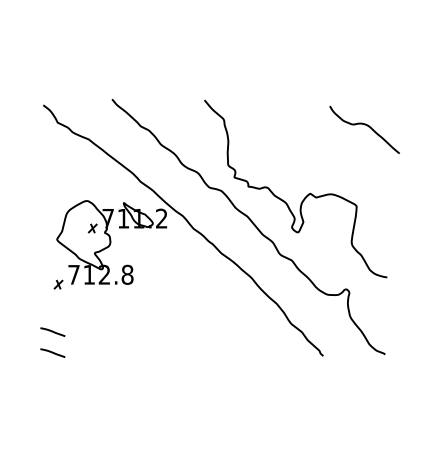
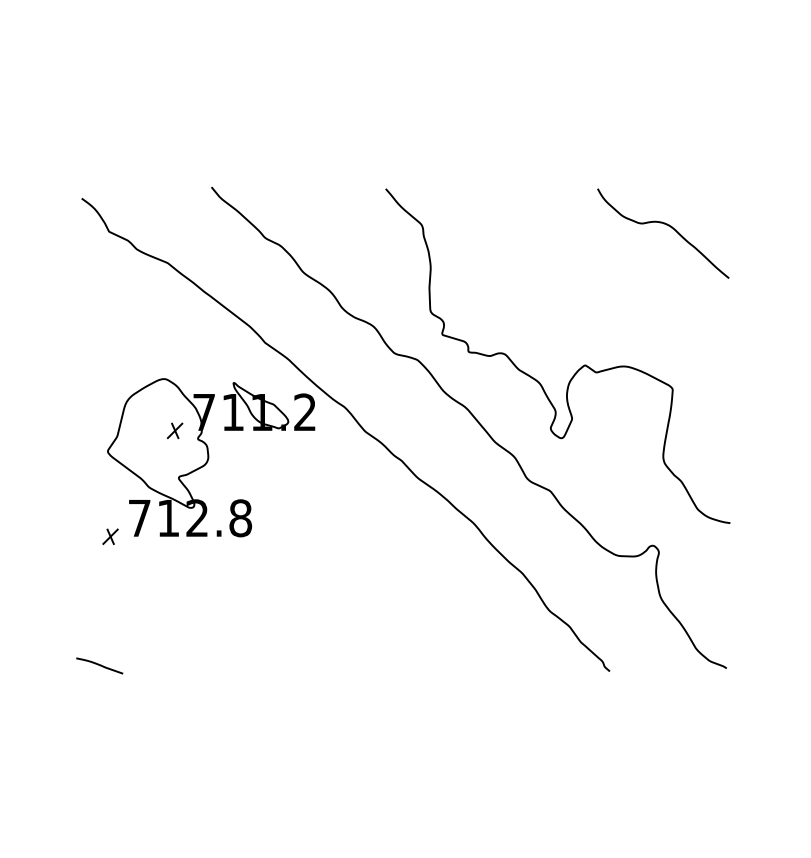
curve: (364, 125) -> (662, 225), moved
line: (52, 331) -> (99, 625), removed

